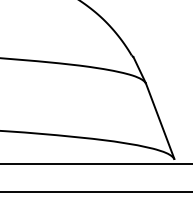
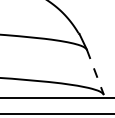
line: (160, 121) -> (95, 72), solid -> dashed

